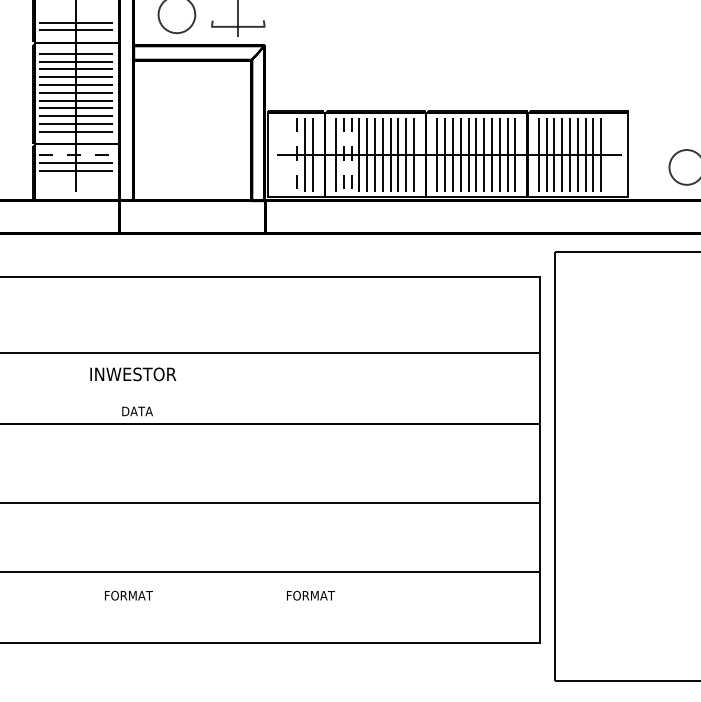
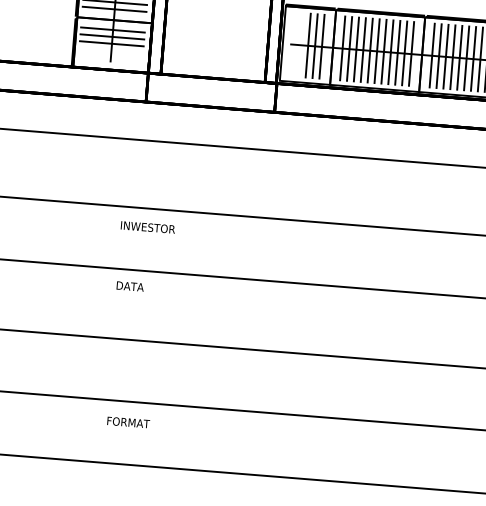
line: (76, 155) -> (113, 30), dashed -> solid
line: (297, 155) -> (308, 45), dashed -> solid
line: (343, 155) -> (349, 49), dashed -> solid
line: (351, 155) -> (356, 49), dashed -> solid
part: (132, 374) -> (147, 227), size x0.71
part: (137, 411) -> (130, 286), moved
part: (310, 595) -> (288, 435), removed

